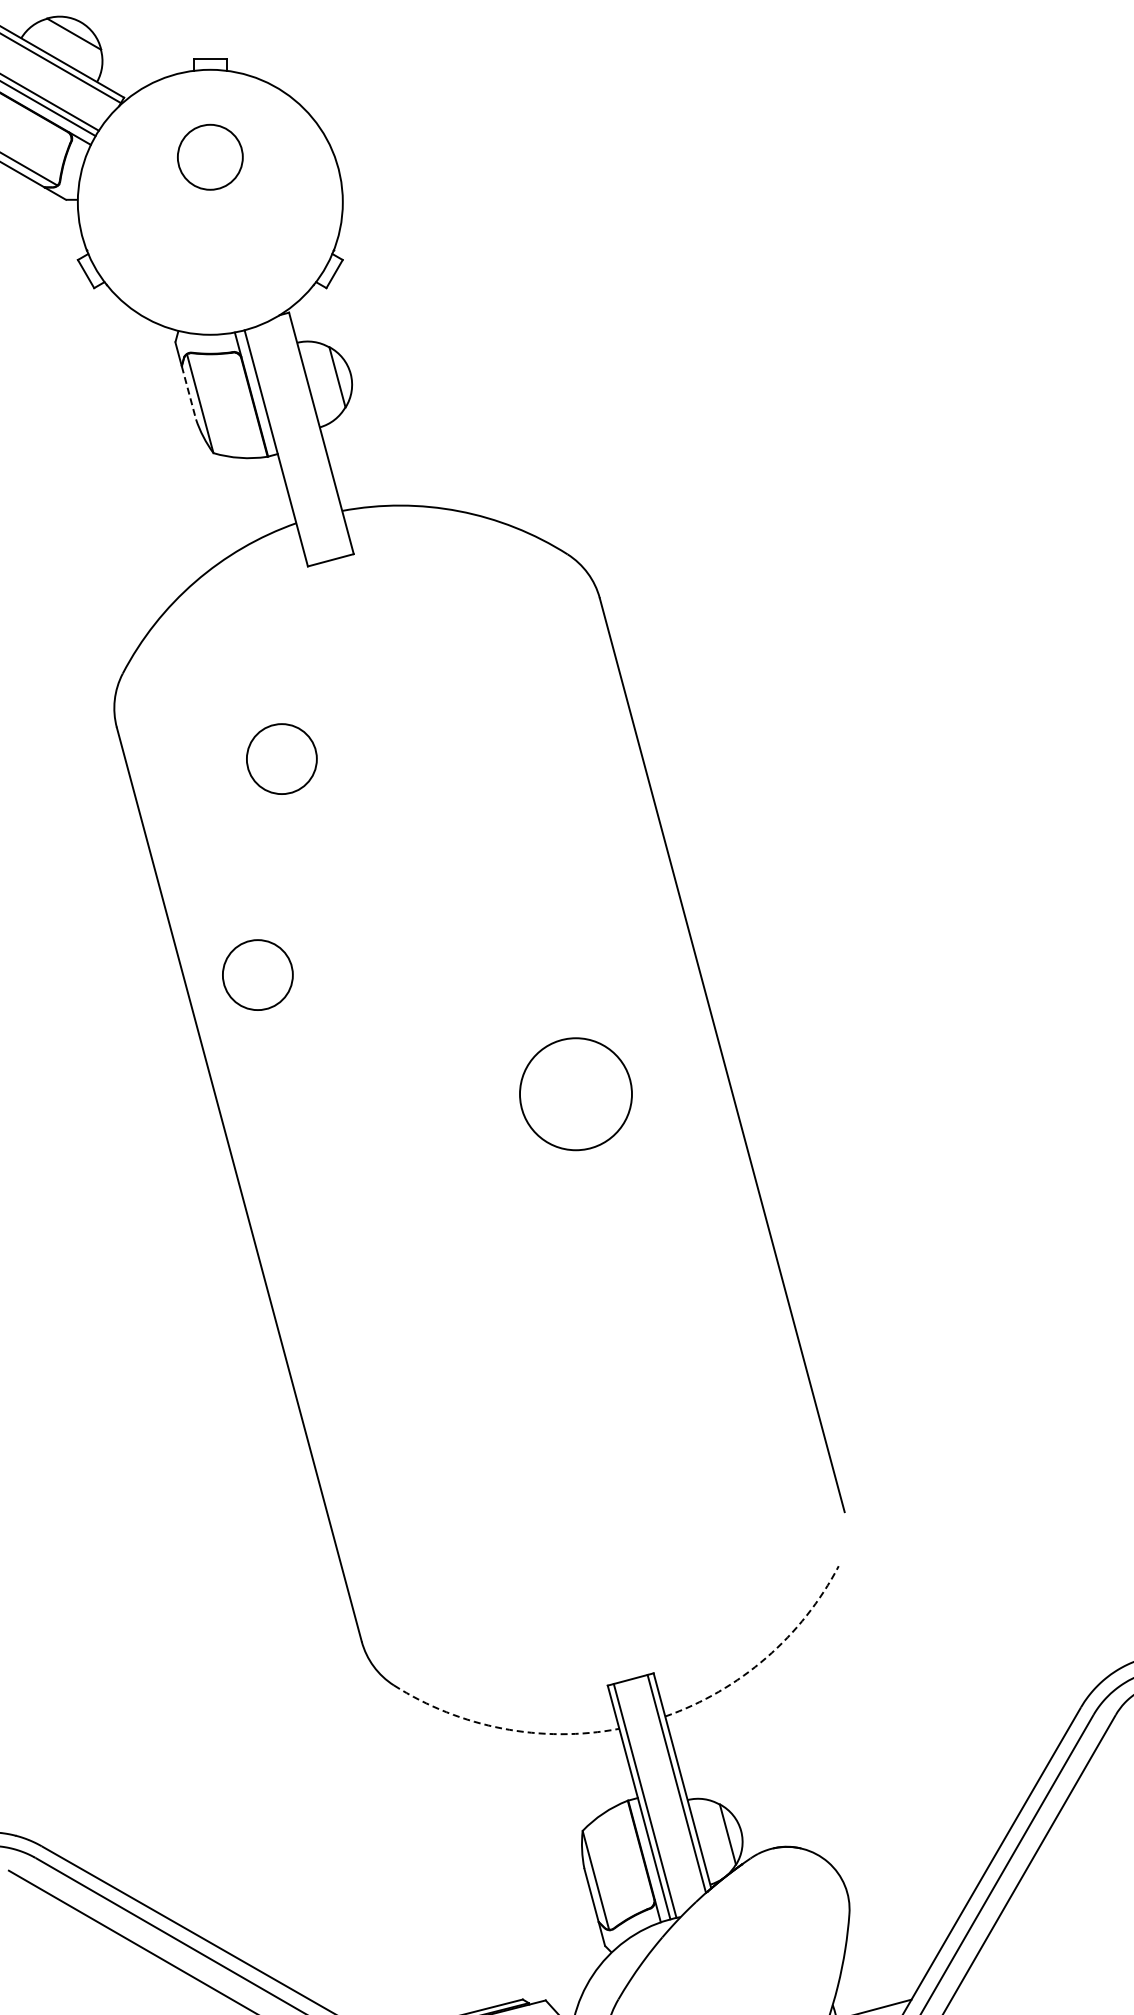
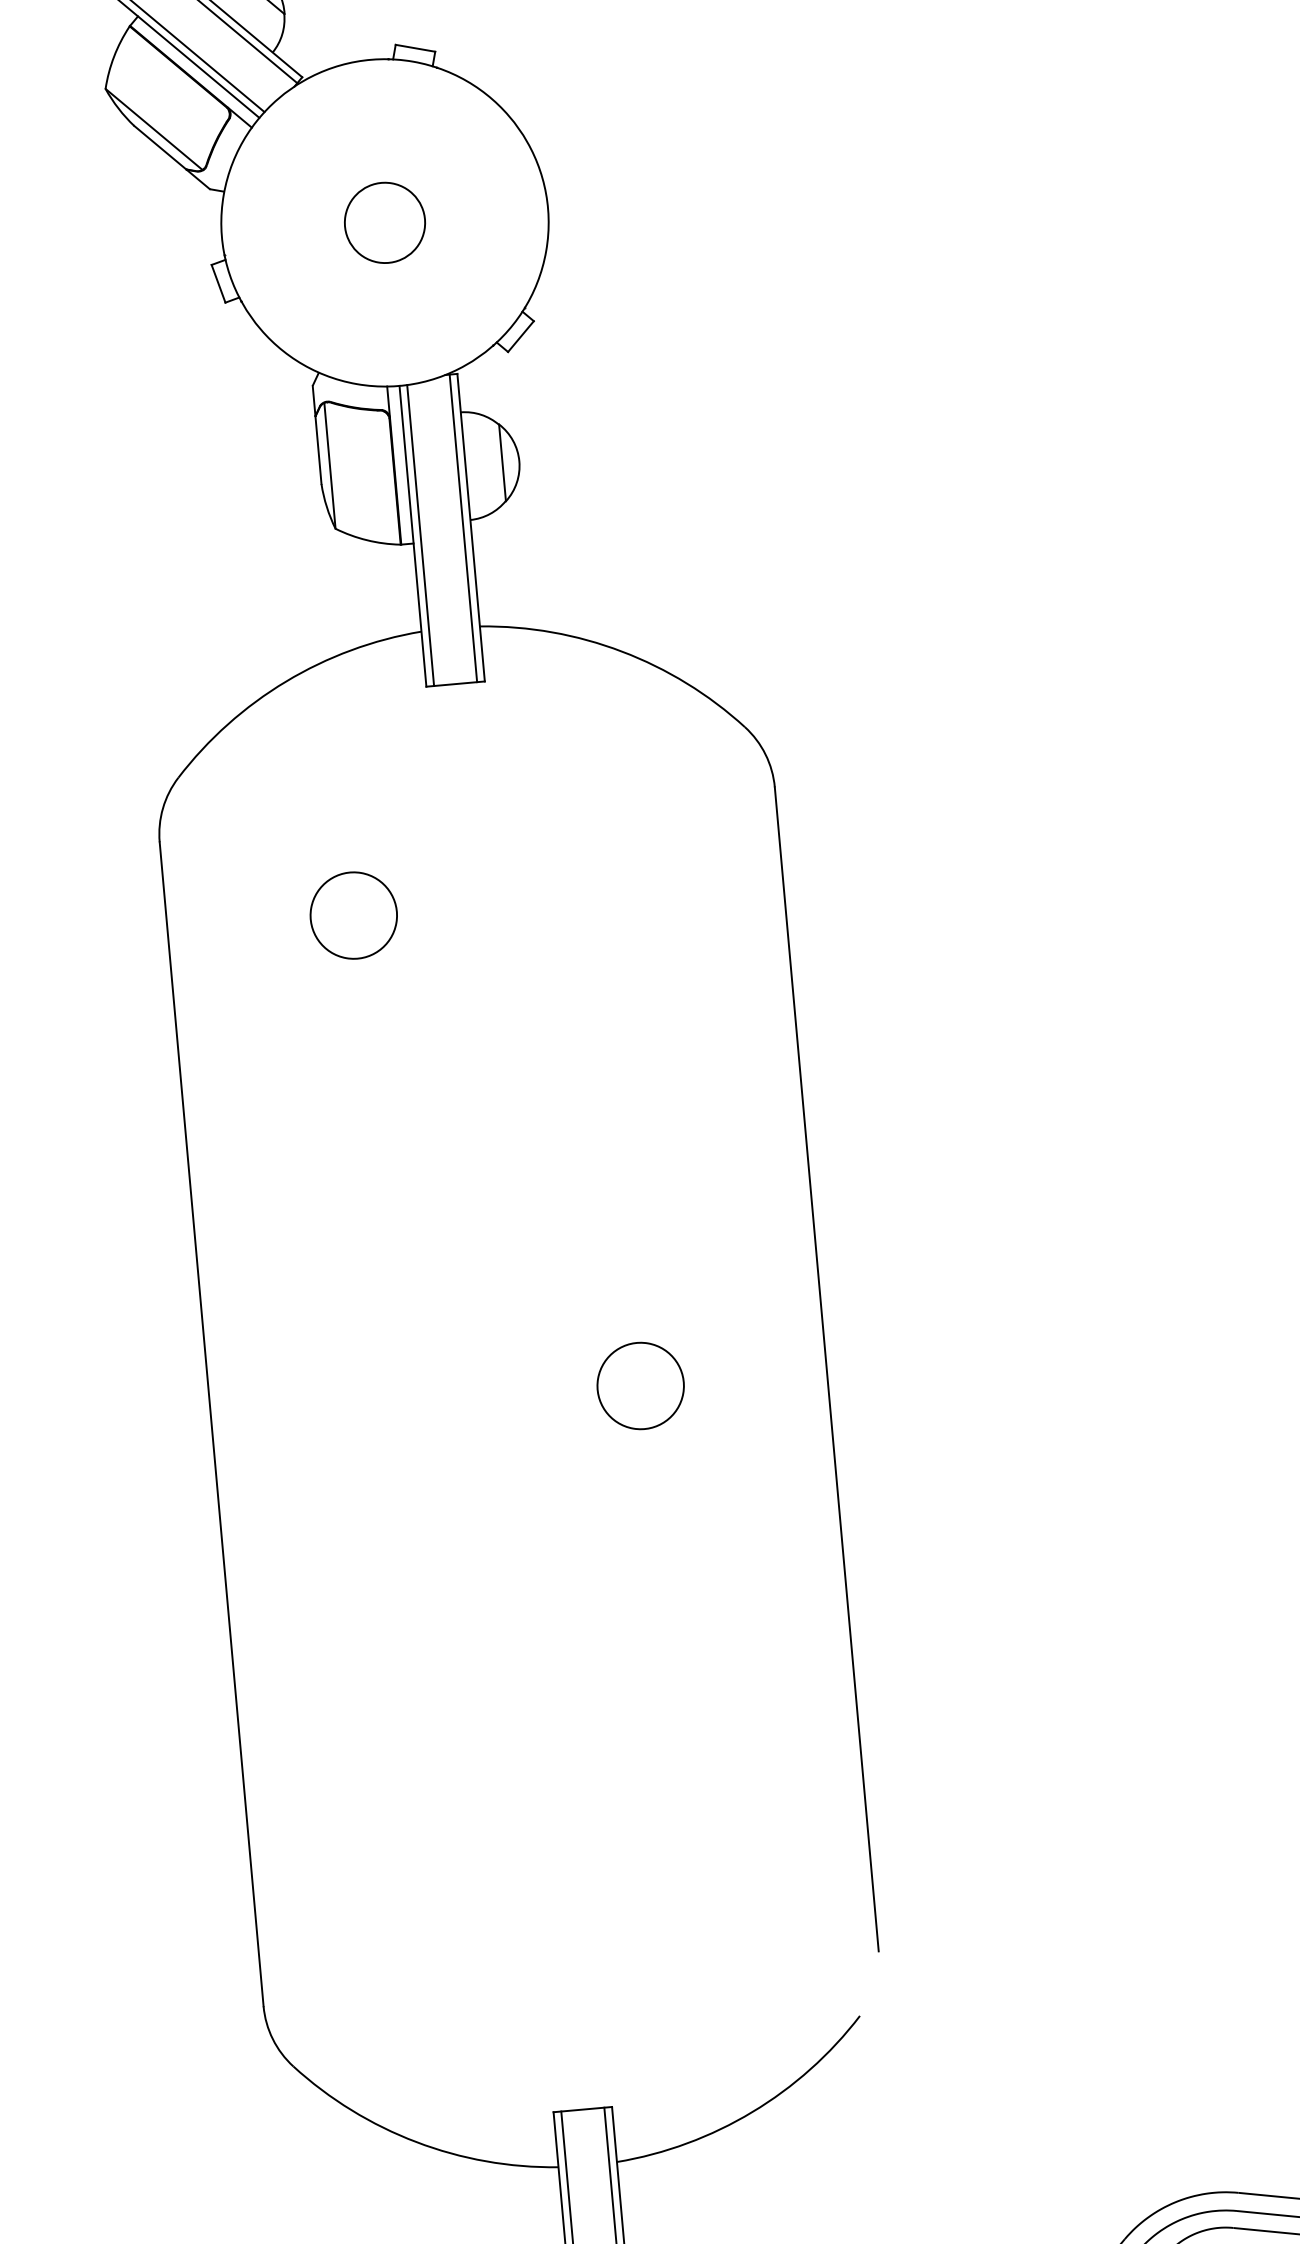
circle: (210, 156) -> (385, 221), moved
line: (189, 393) -> (319, 451), dashed -> solid
line: (315, 434) -> (463, 527), added
line: (281, 446) -> (419, 535), added
circle: (257, 974) -> (278, 1172), removed
circle: (576, 1094) -> (641, 1386), size x0.62
arc: (766, 1657) -> (752, 2111), dashed -> solid
arc: (502, 1728) -> (416, 2142), dashed -> solid

